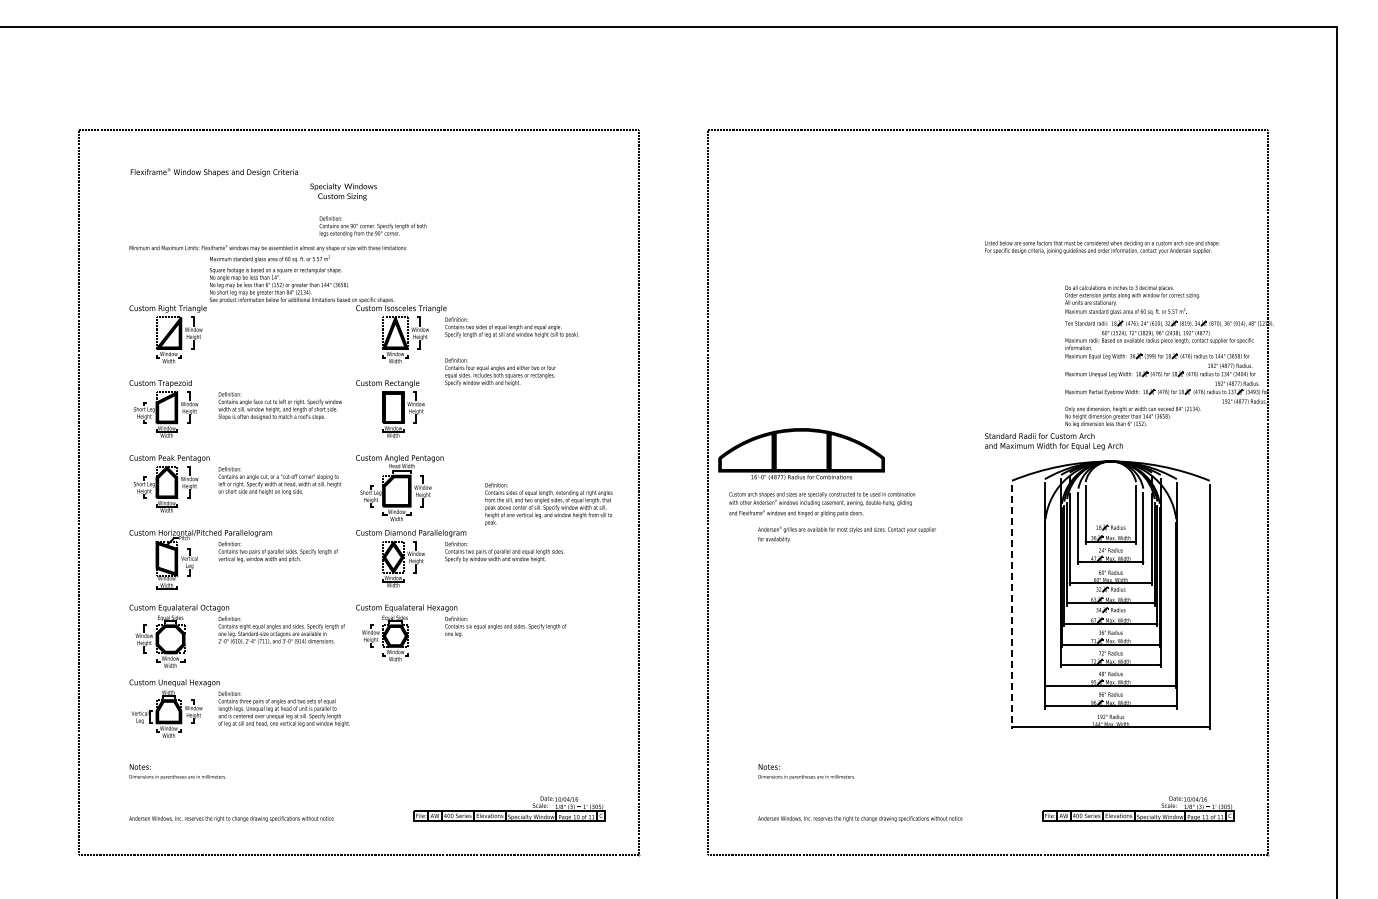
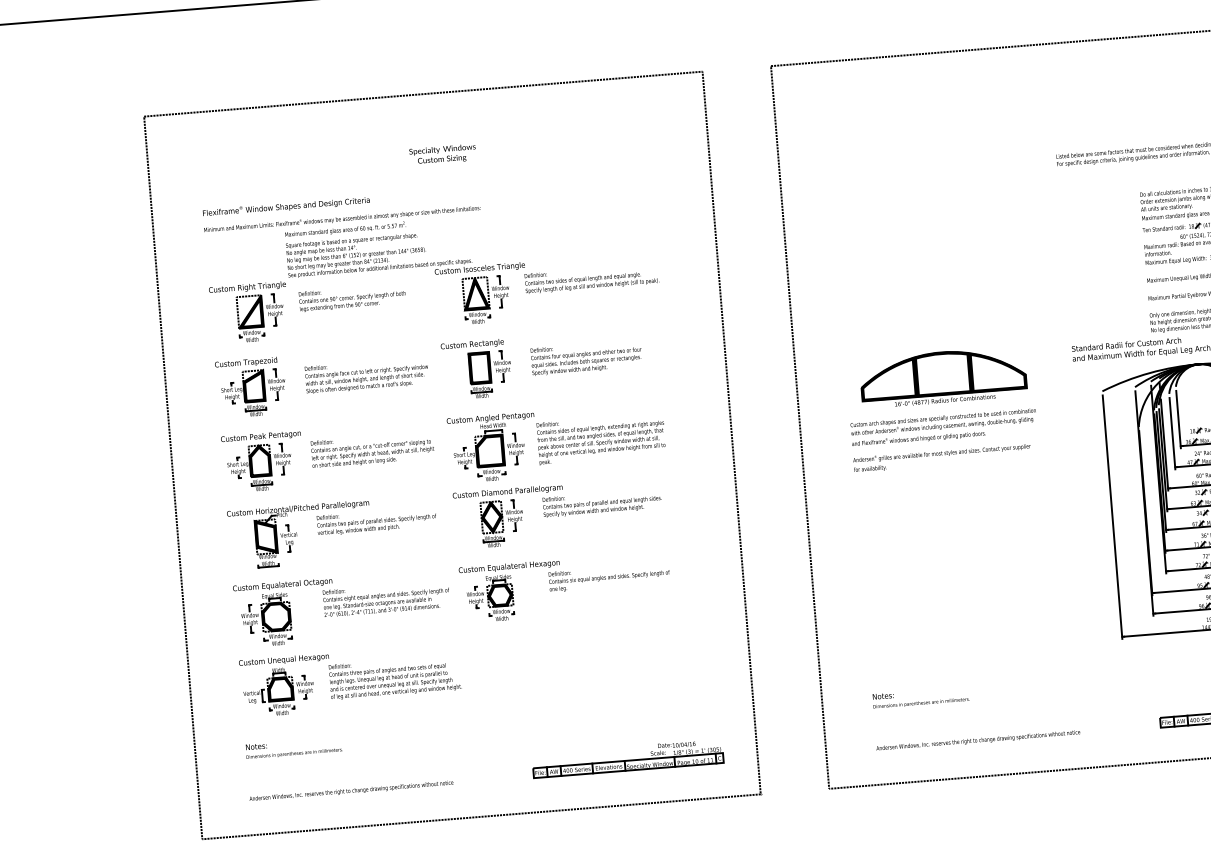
text: (214, 172) -> (286, 206), moved
text: (343, 191) -> (442, 154), moved
text: (372, 226) -> (351, 297), moved
text: (500, 371) -> (586, 357), moved
part: (801, 453) -> (943, 376), moved
text: (548, 504) -> (601, 439), moved
text: (822, 504) -> (944, 427), moved
line: (1012, 607) -> (1113, 517), dashed -> solid

